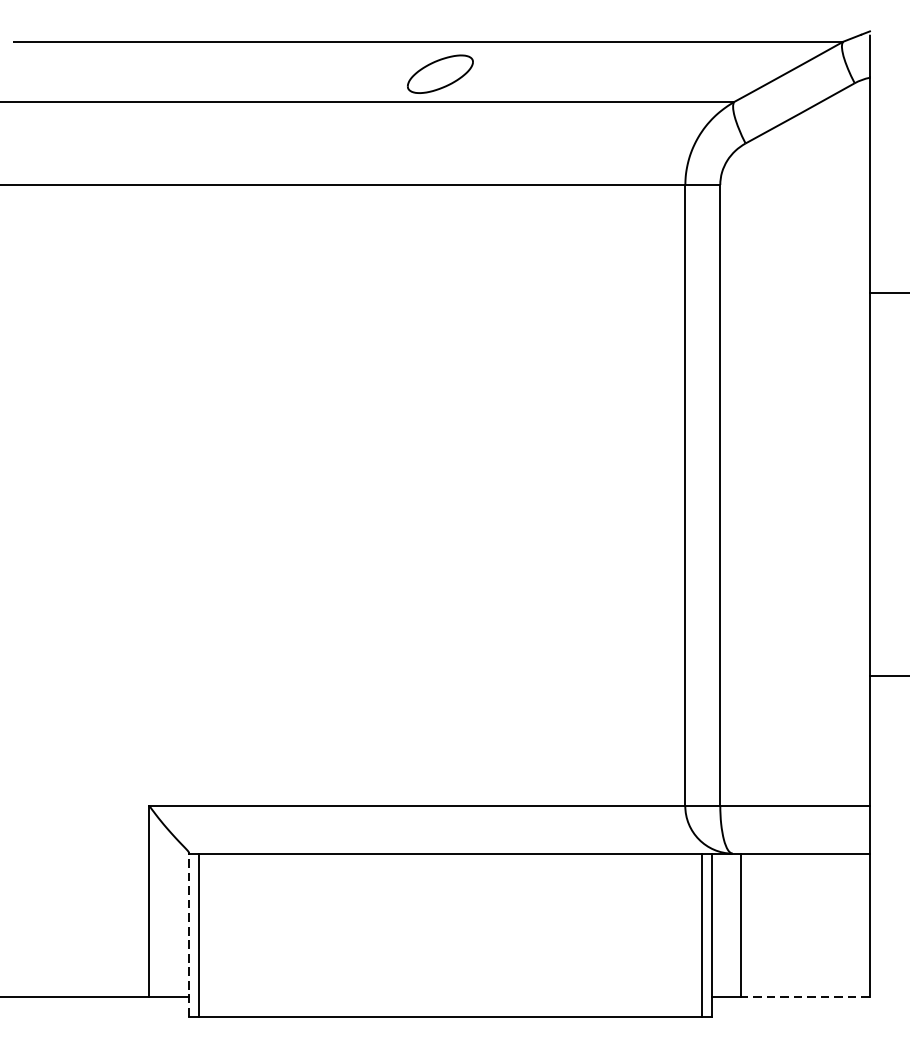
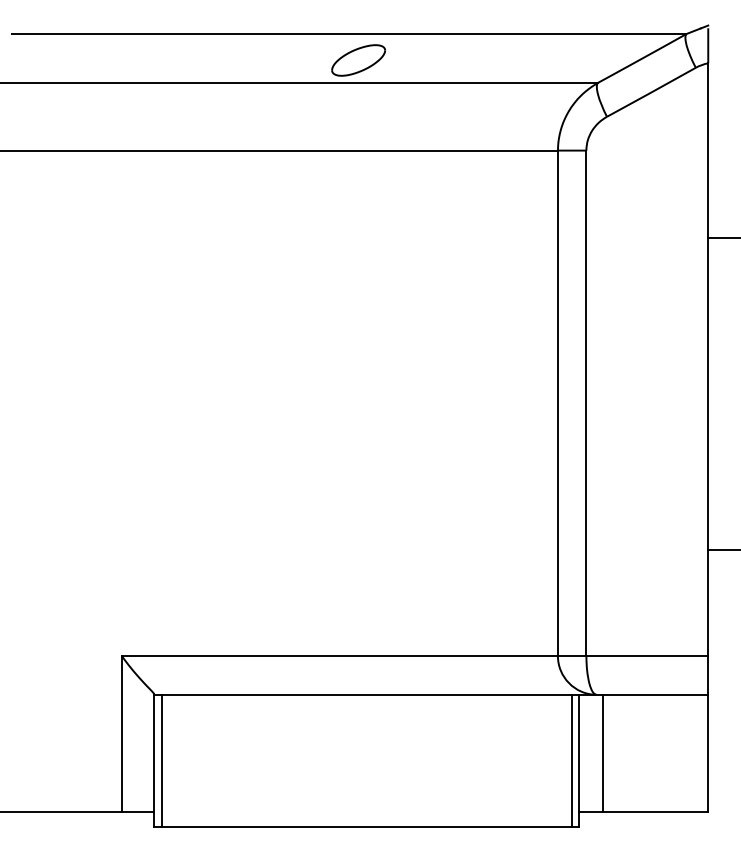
line: (189, 934) -> (154, 760), dashed -> solid
line: (805, 997) -> (655, 811), dashed -> solid

